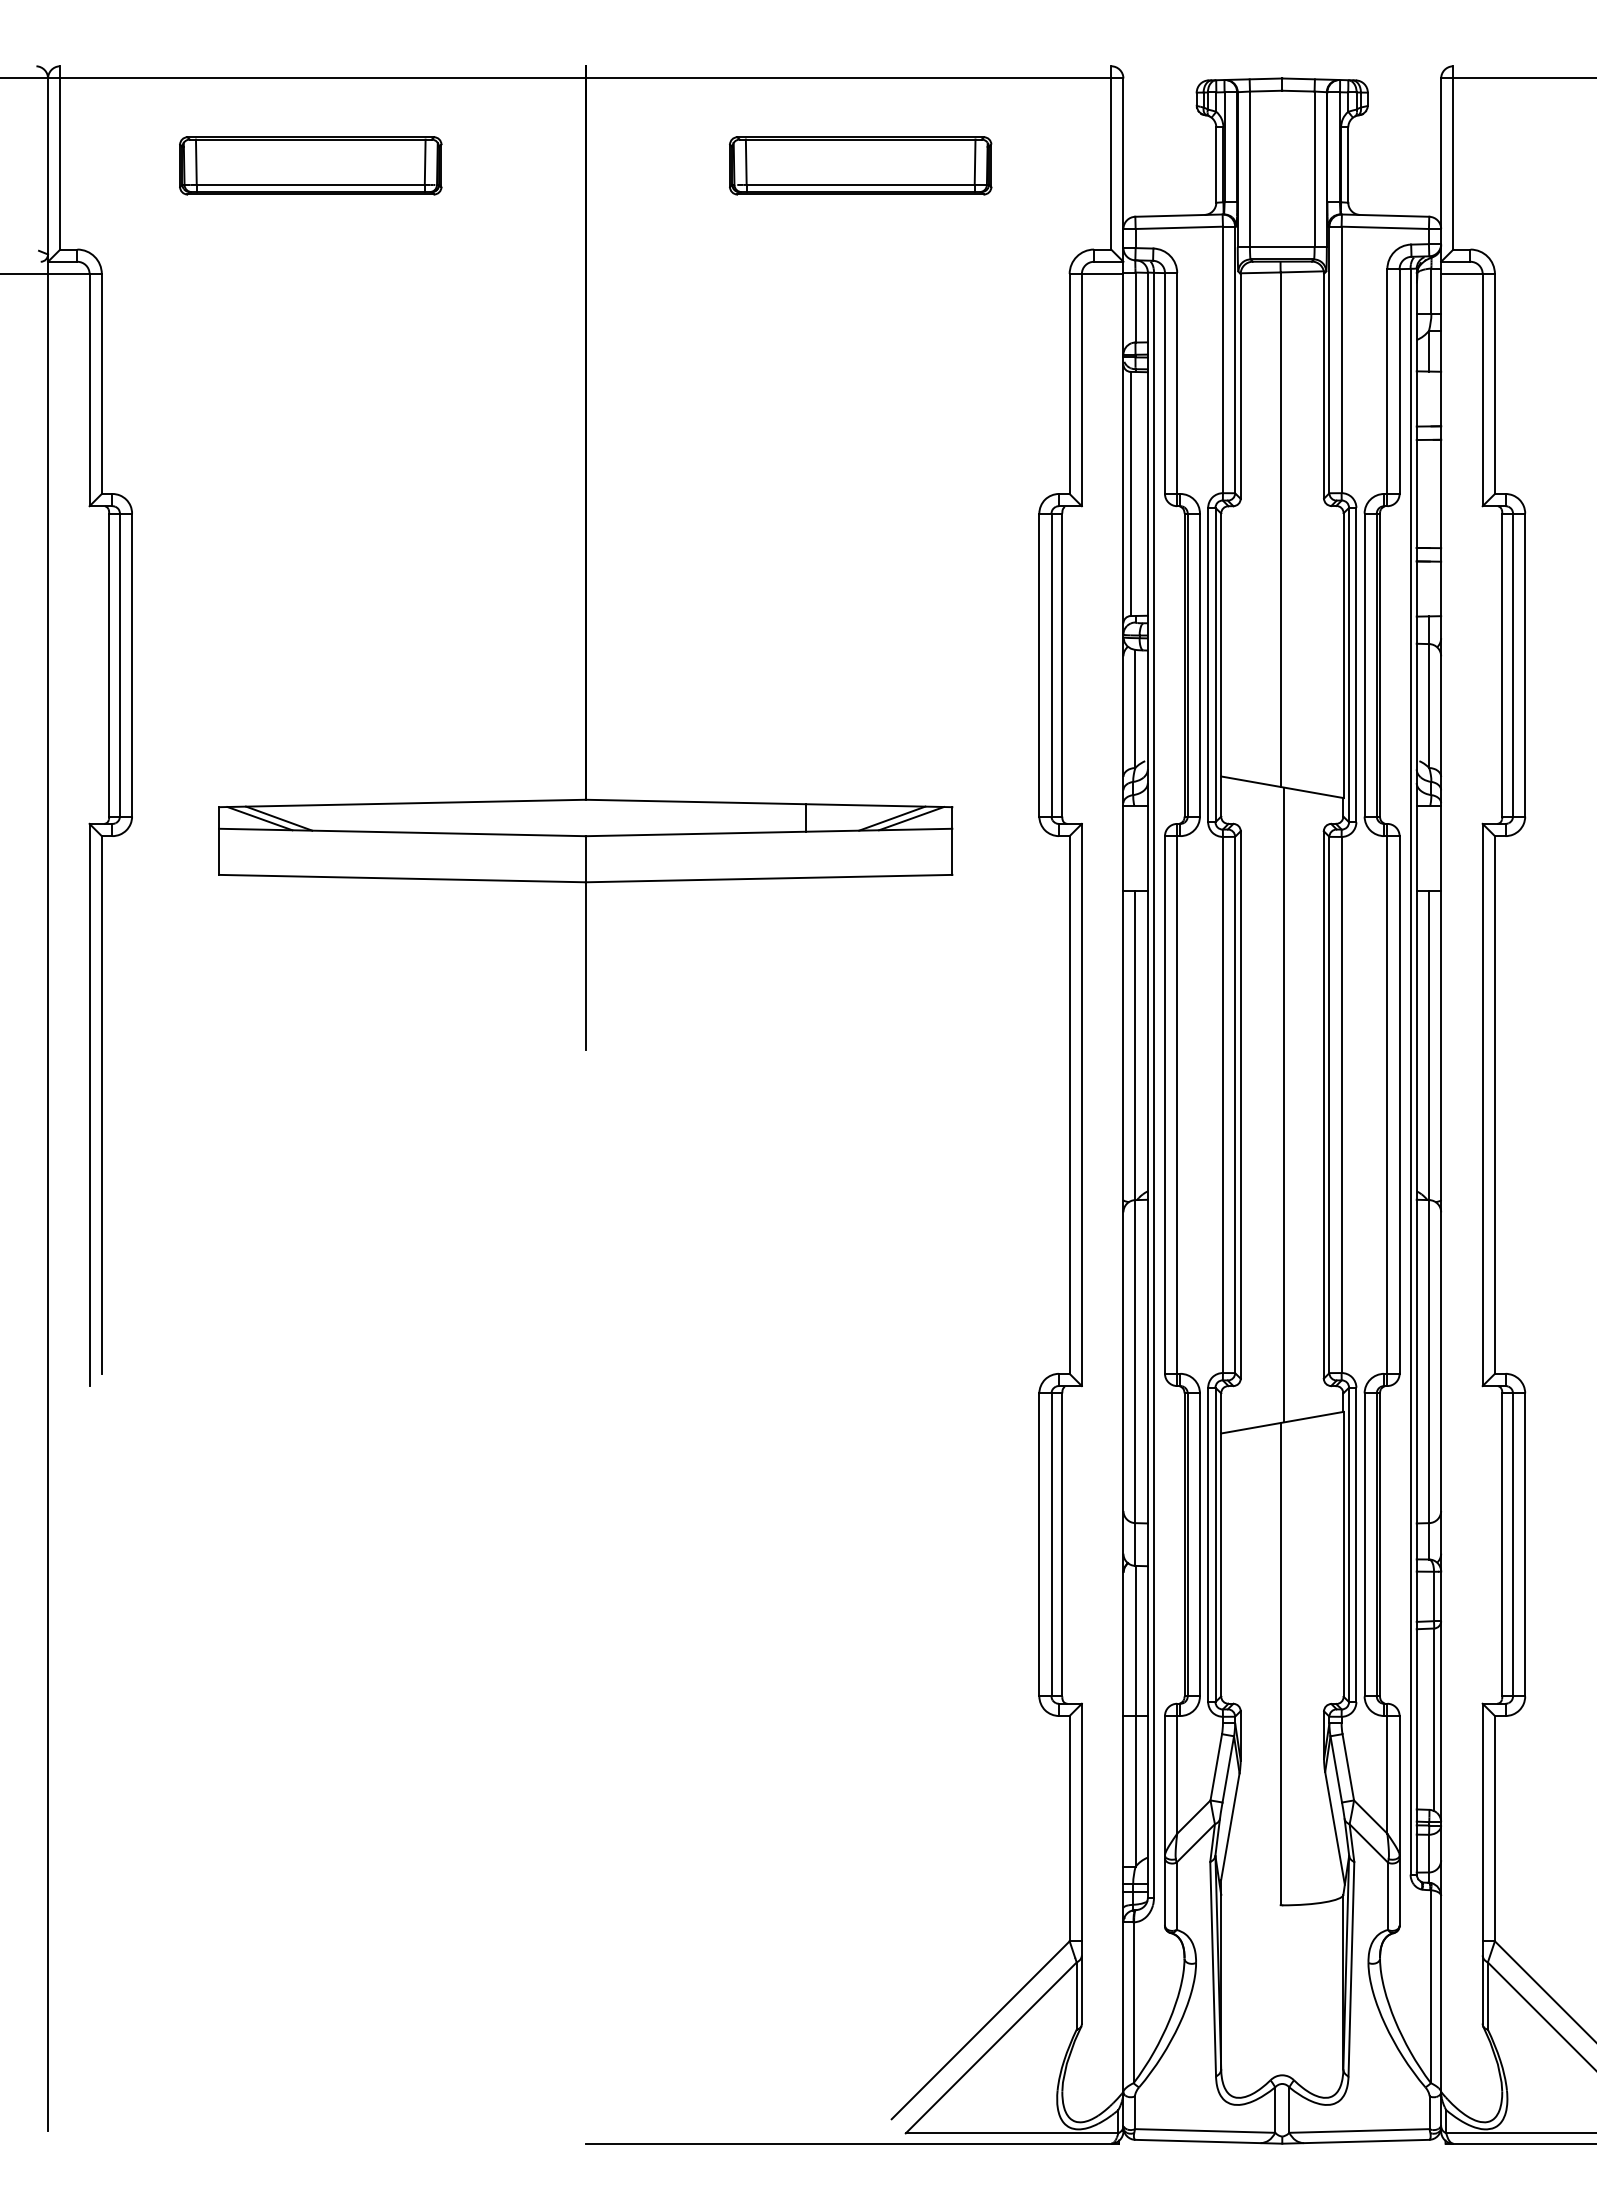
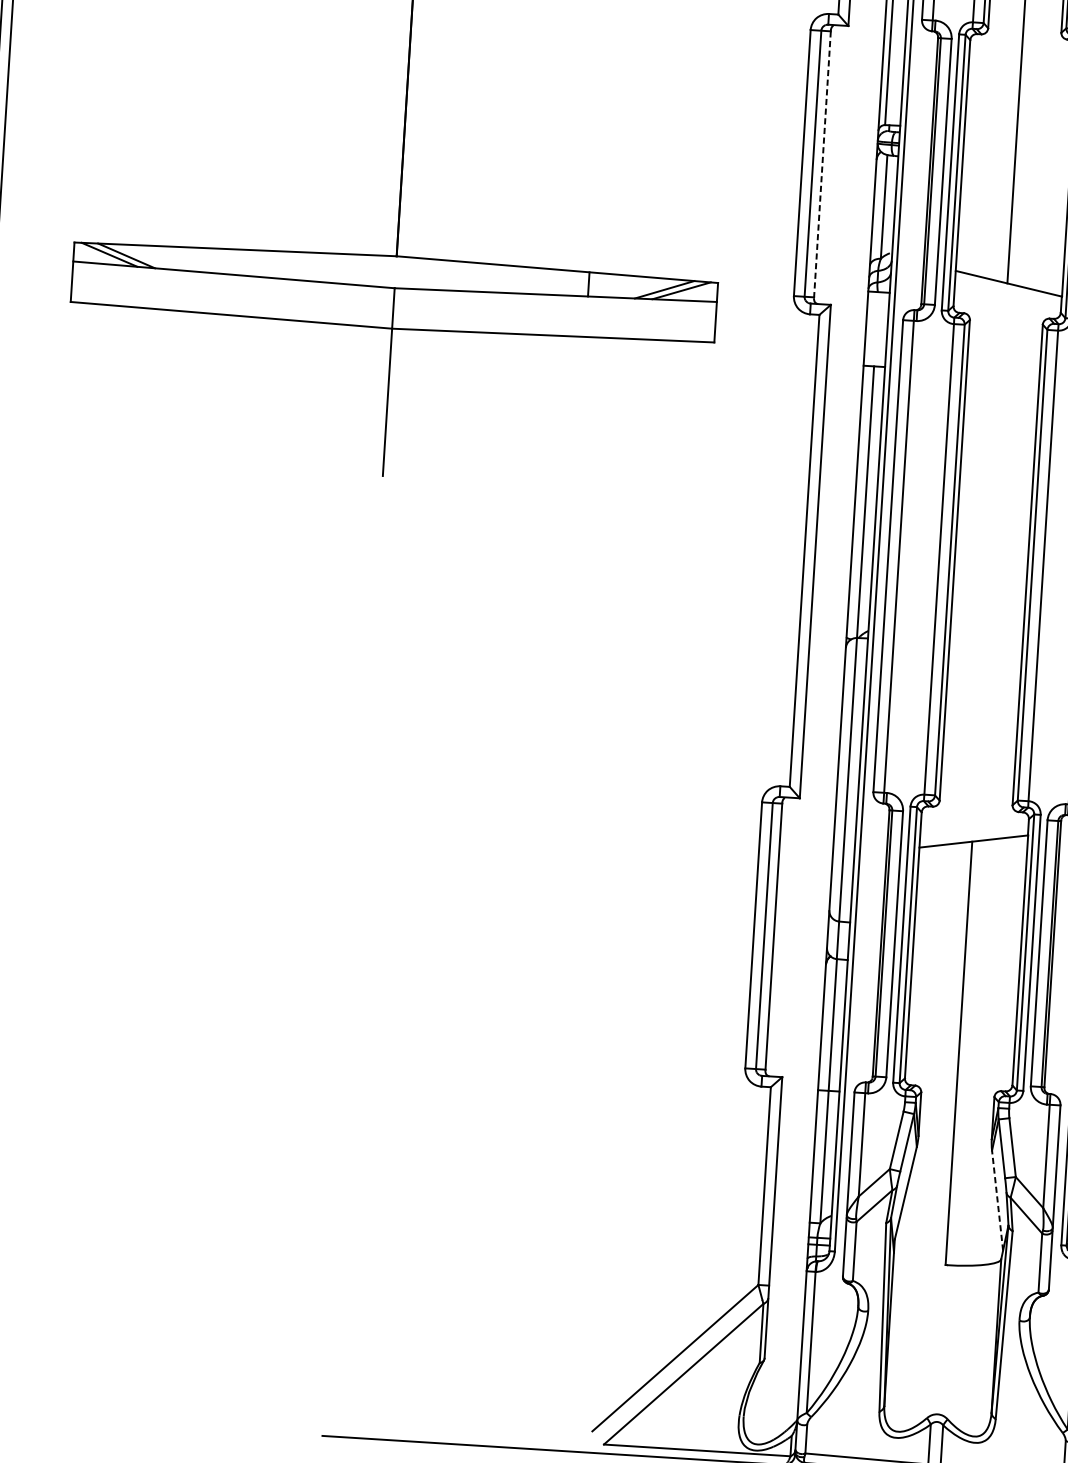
line: (1062, 665) -> (822, 164), solid -> dashed
line: (1283, 1104) -> (992, 562), removed
line: (1334, 1827) -> (997, 1199), solid -> dashed

